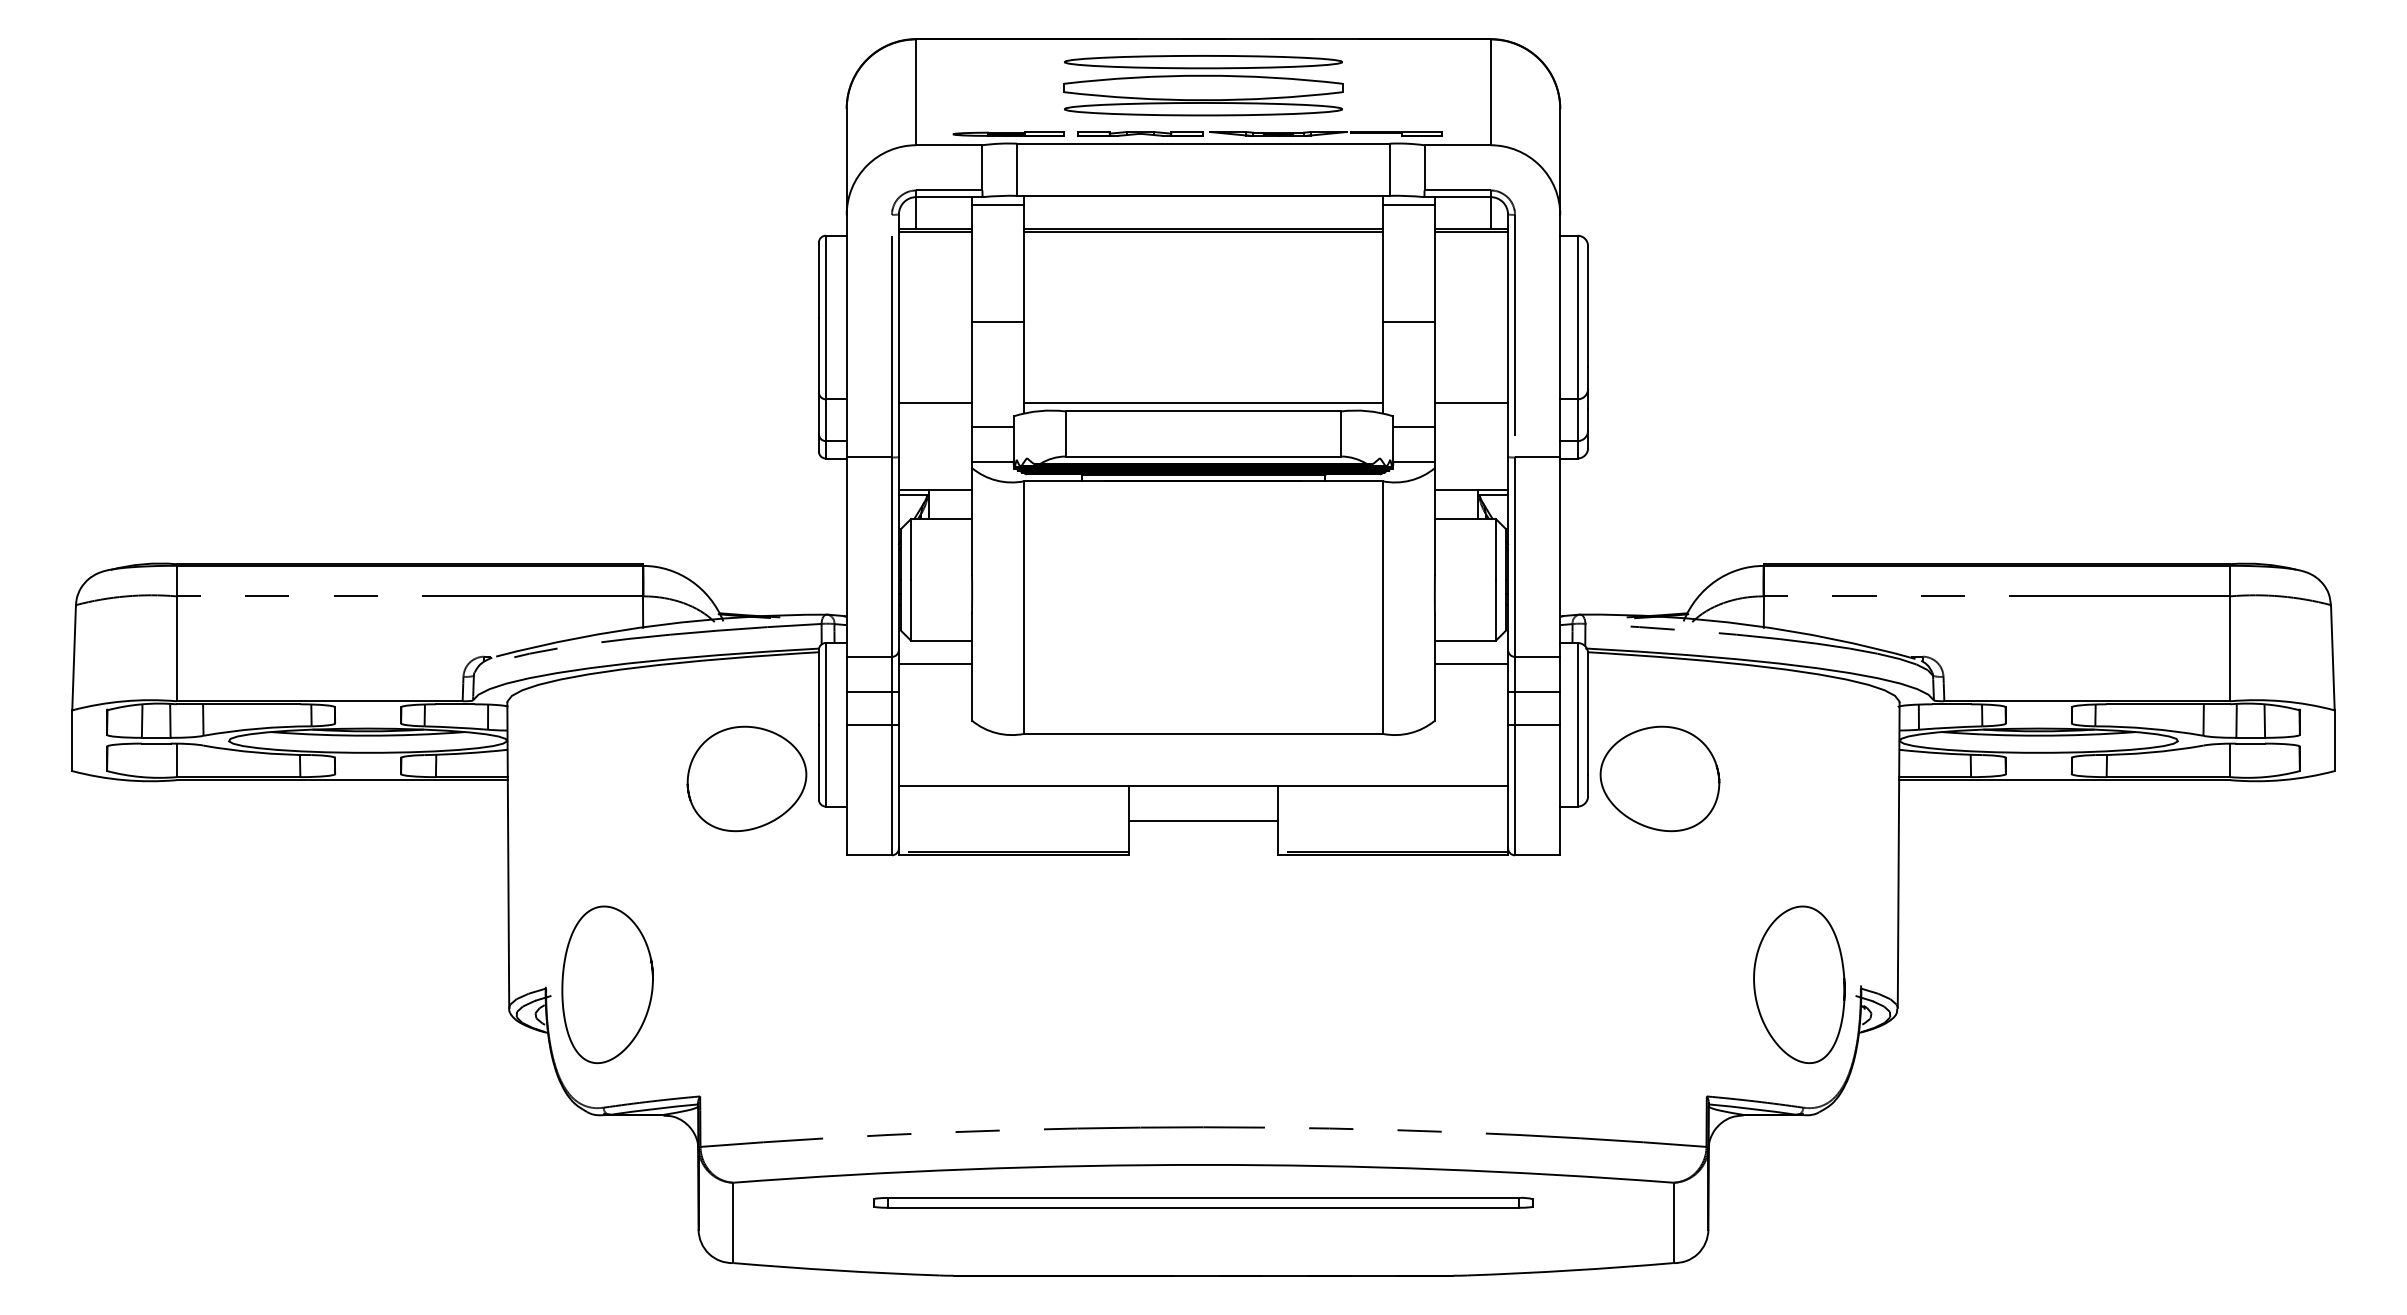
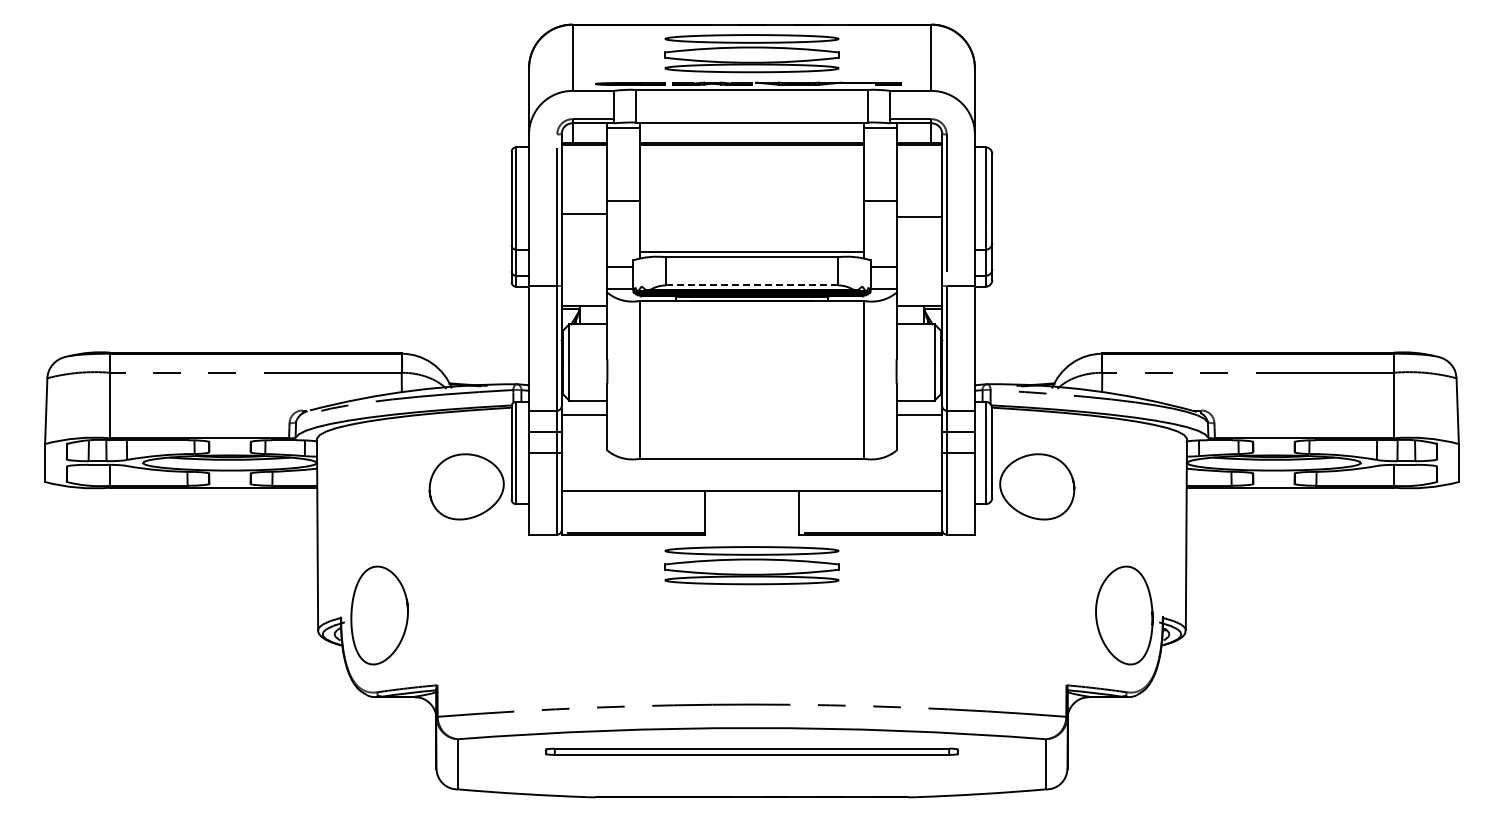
line: (935, 402) -> (584, 213), moved
line: (1471, 402) -> (919, 216), moved
line: (1204, 456) -> (752, 285), solid -> dashed
line: (1202, 821) -> (751, 513), removed
part: (1202, 904) -> (751, 565), added

